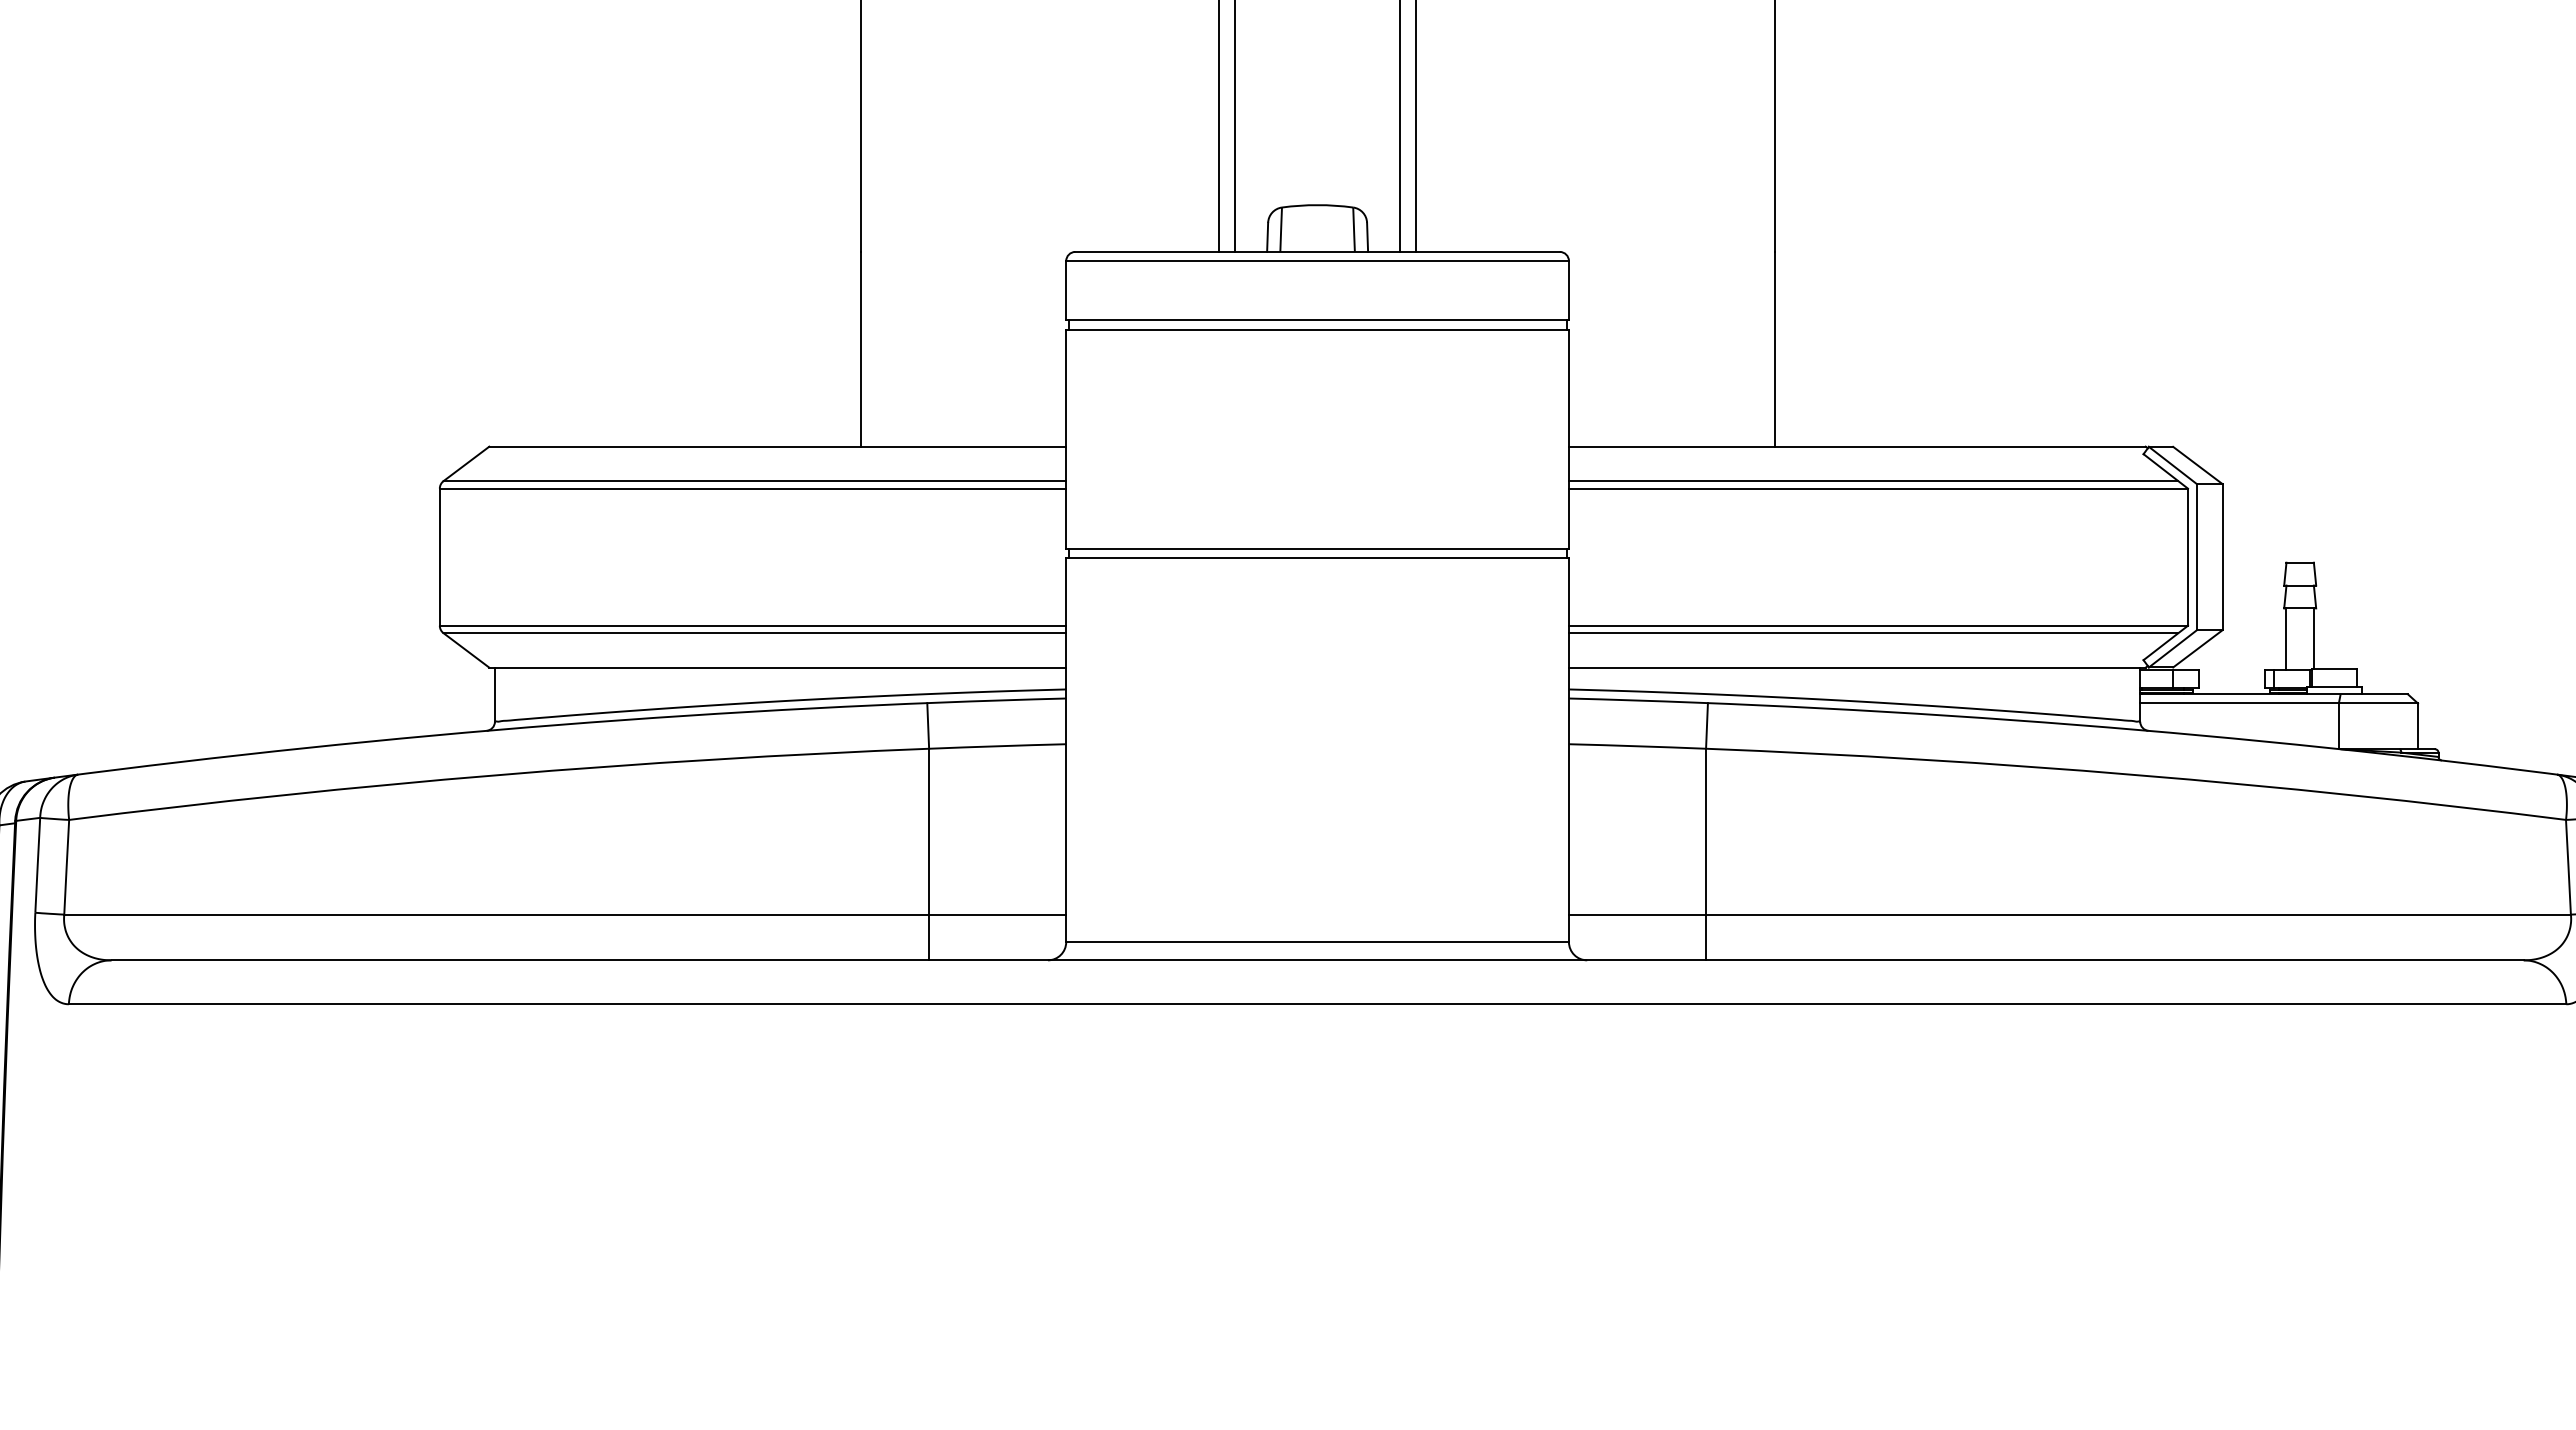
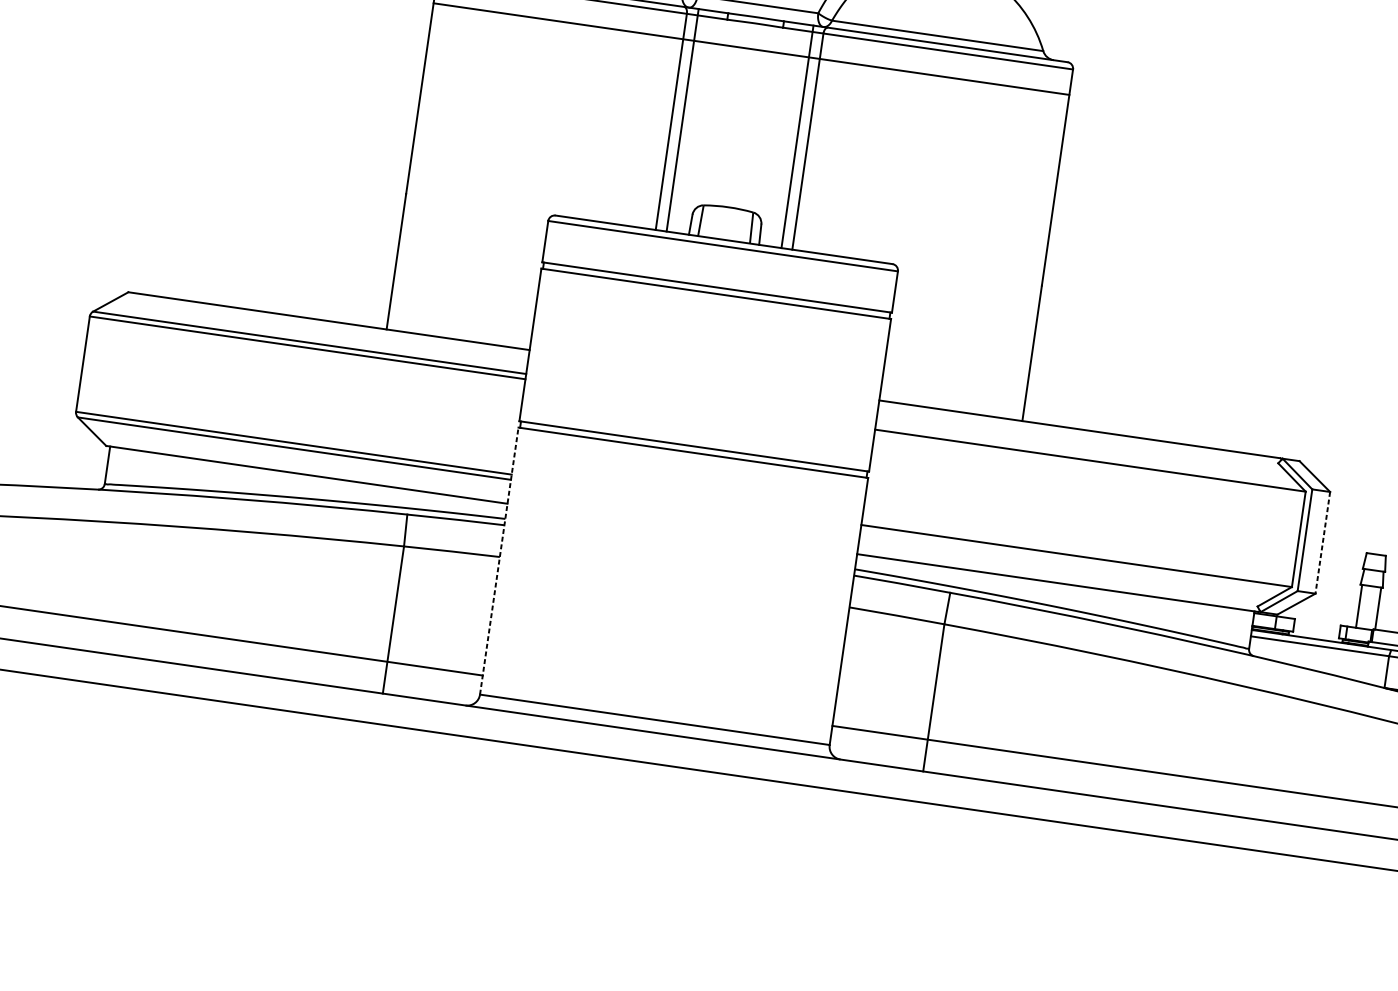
line: (1873, 481) -> (1087, 455), removed
line: (2222, 557) -> (1322, 543), solid -> dashed
line: (1873, 633) -> (1072, 560), removed
line: (1066, 750) -> (499, 561), solid -> dashed

